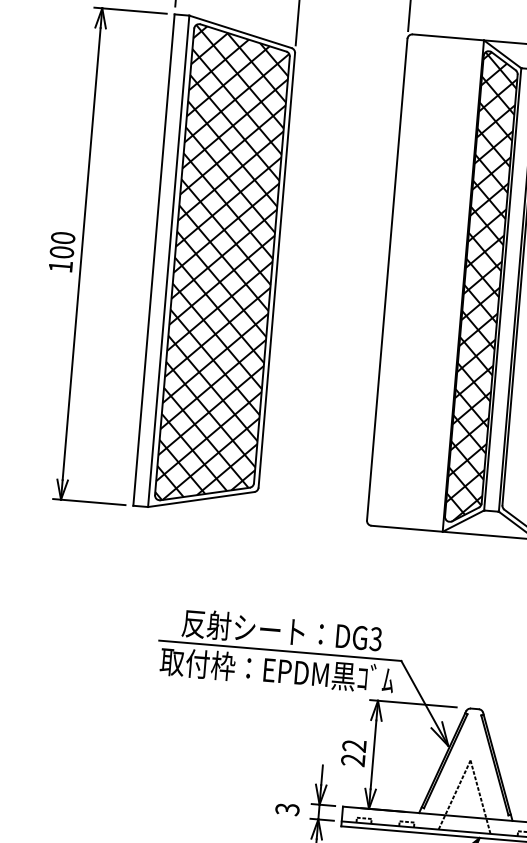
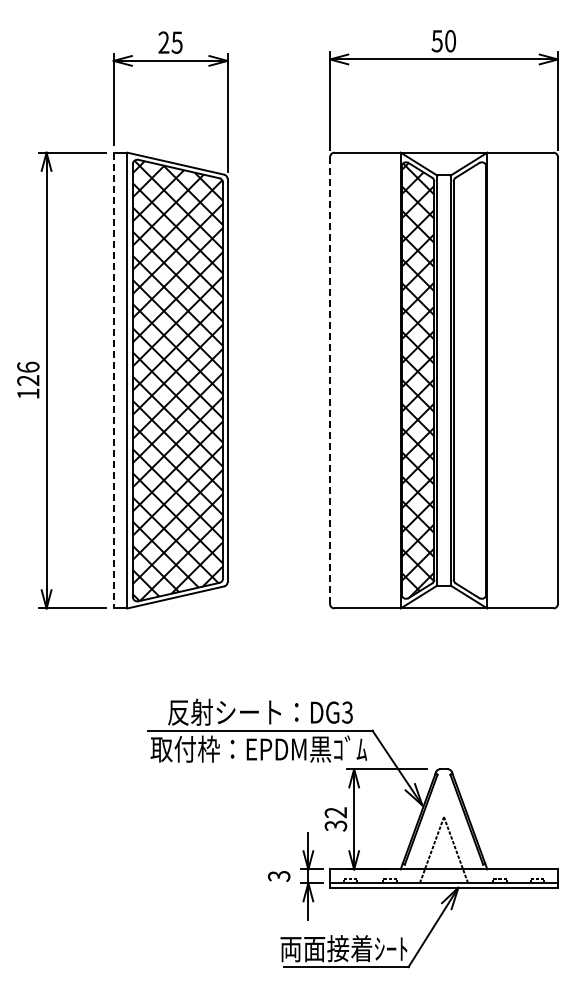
text: (62, 244) -> (28, 373), 100 -> 126
line: (153, 259) -> (113, 380), solid -> dashed
line: (387, 280) -> (330, 381), solid -> dashed
text: (353, 759) -> (336, 825), 22 -> 32

